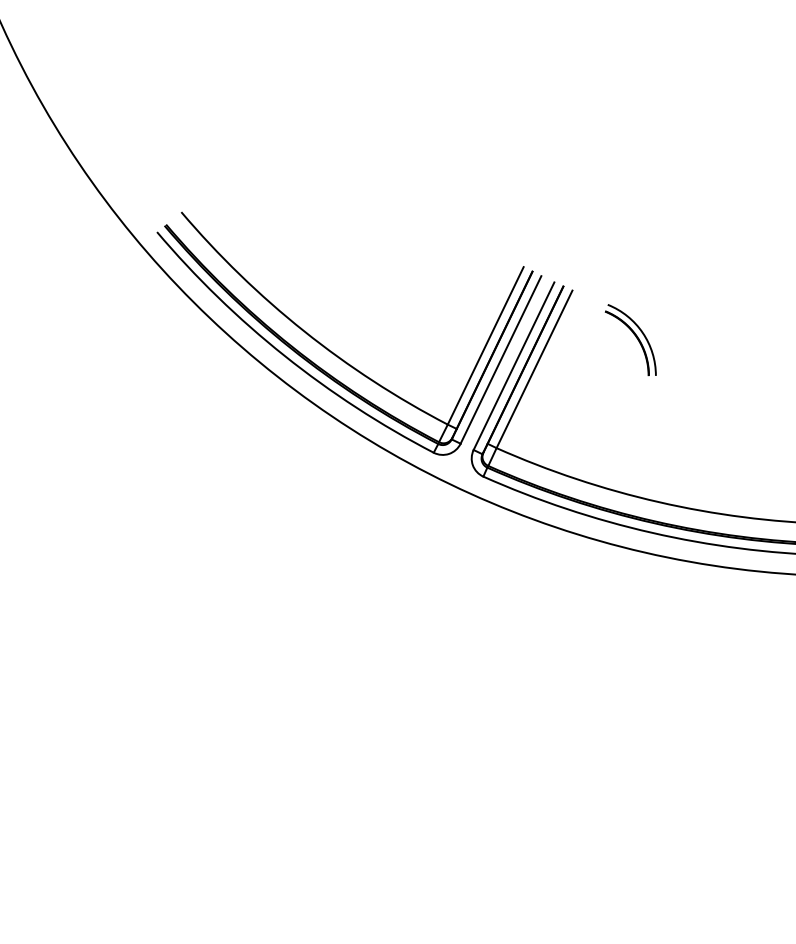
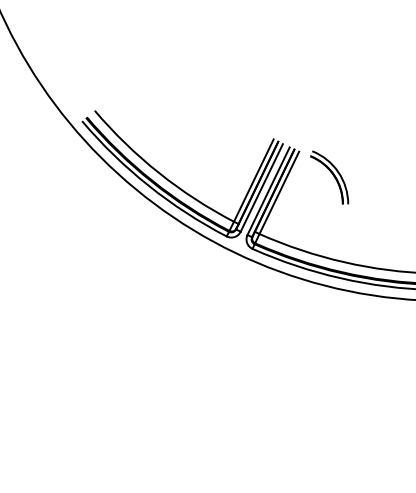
part: (630, 339) -> (329, 177), size x1.43

